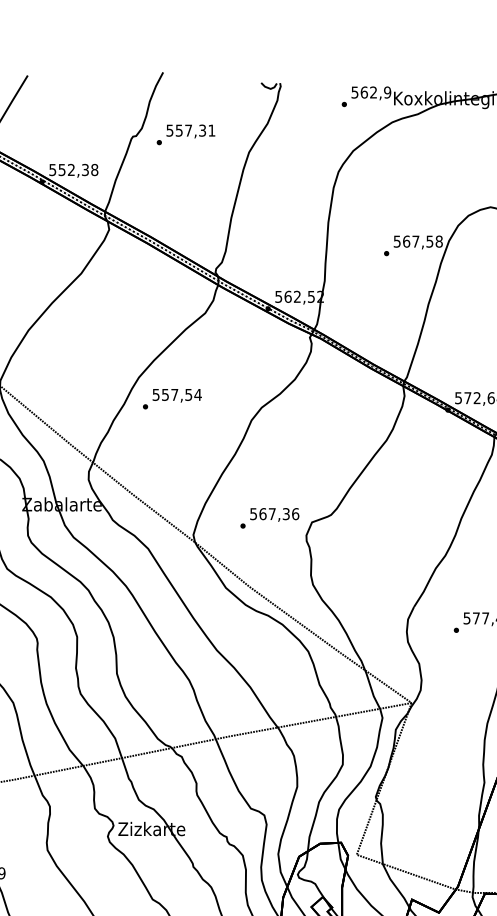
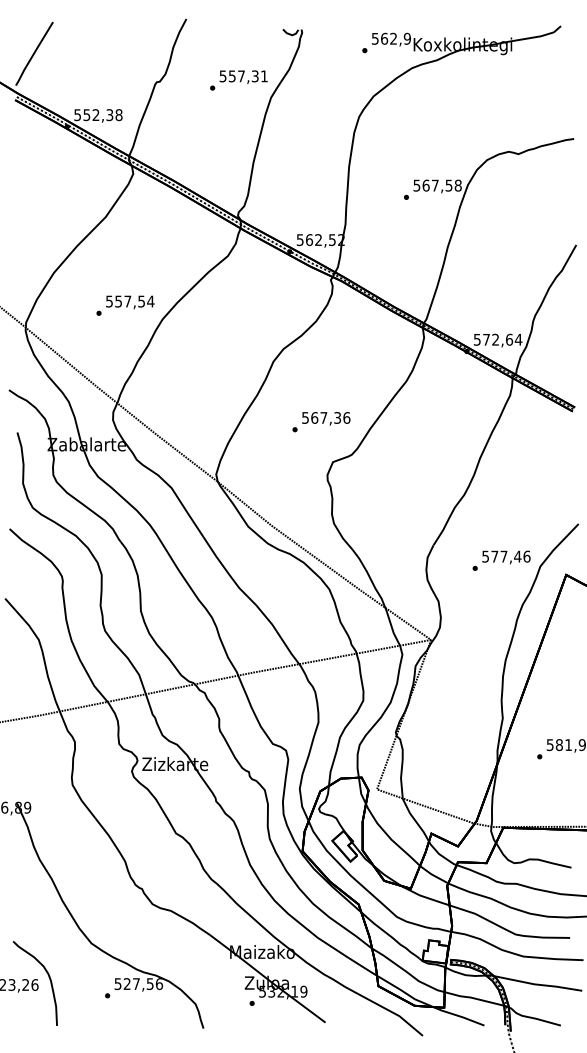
text: (185, 134) -> (238, 80), moved
text: (172, 398) -> (125, 305), moved
text: (269, 518) -> (321, 422), moved

